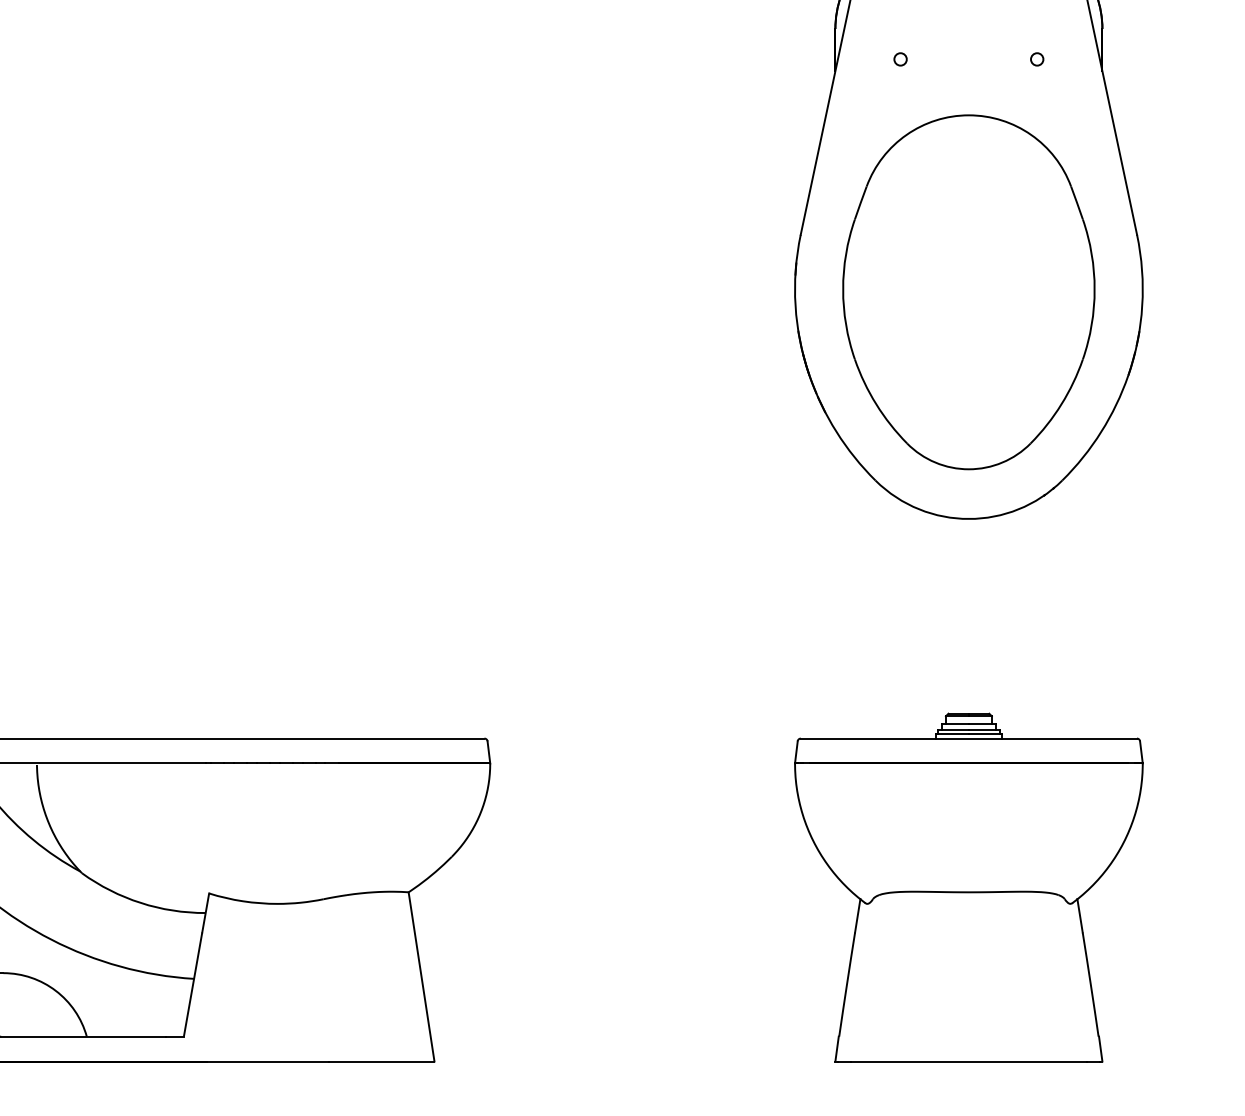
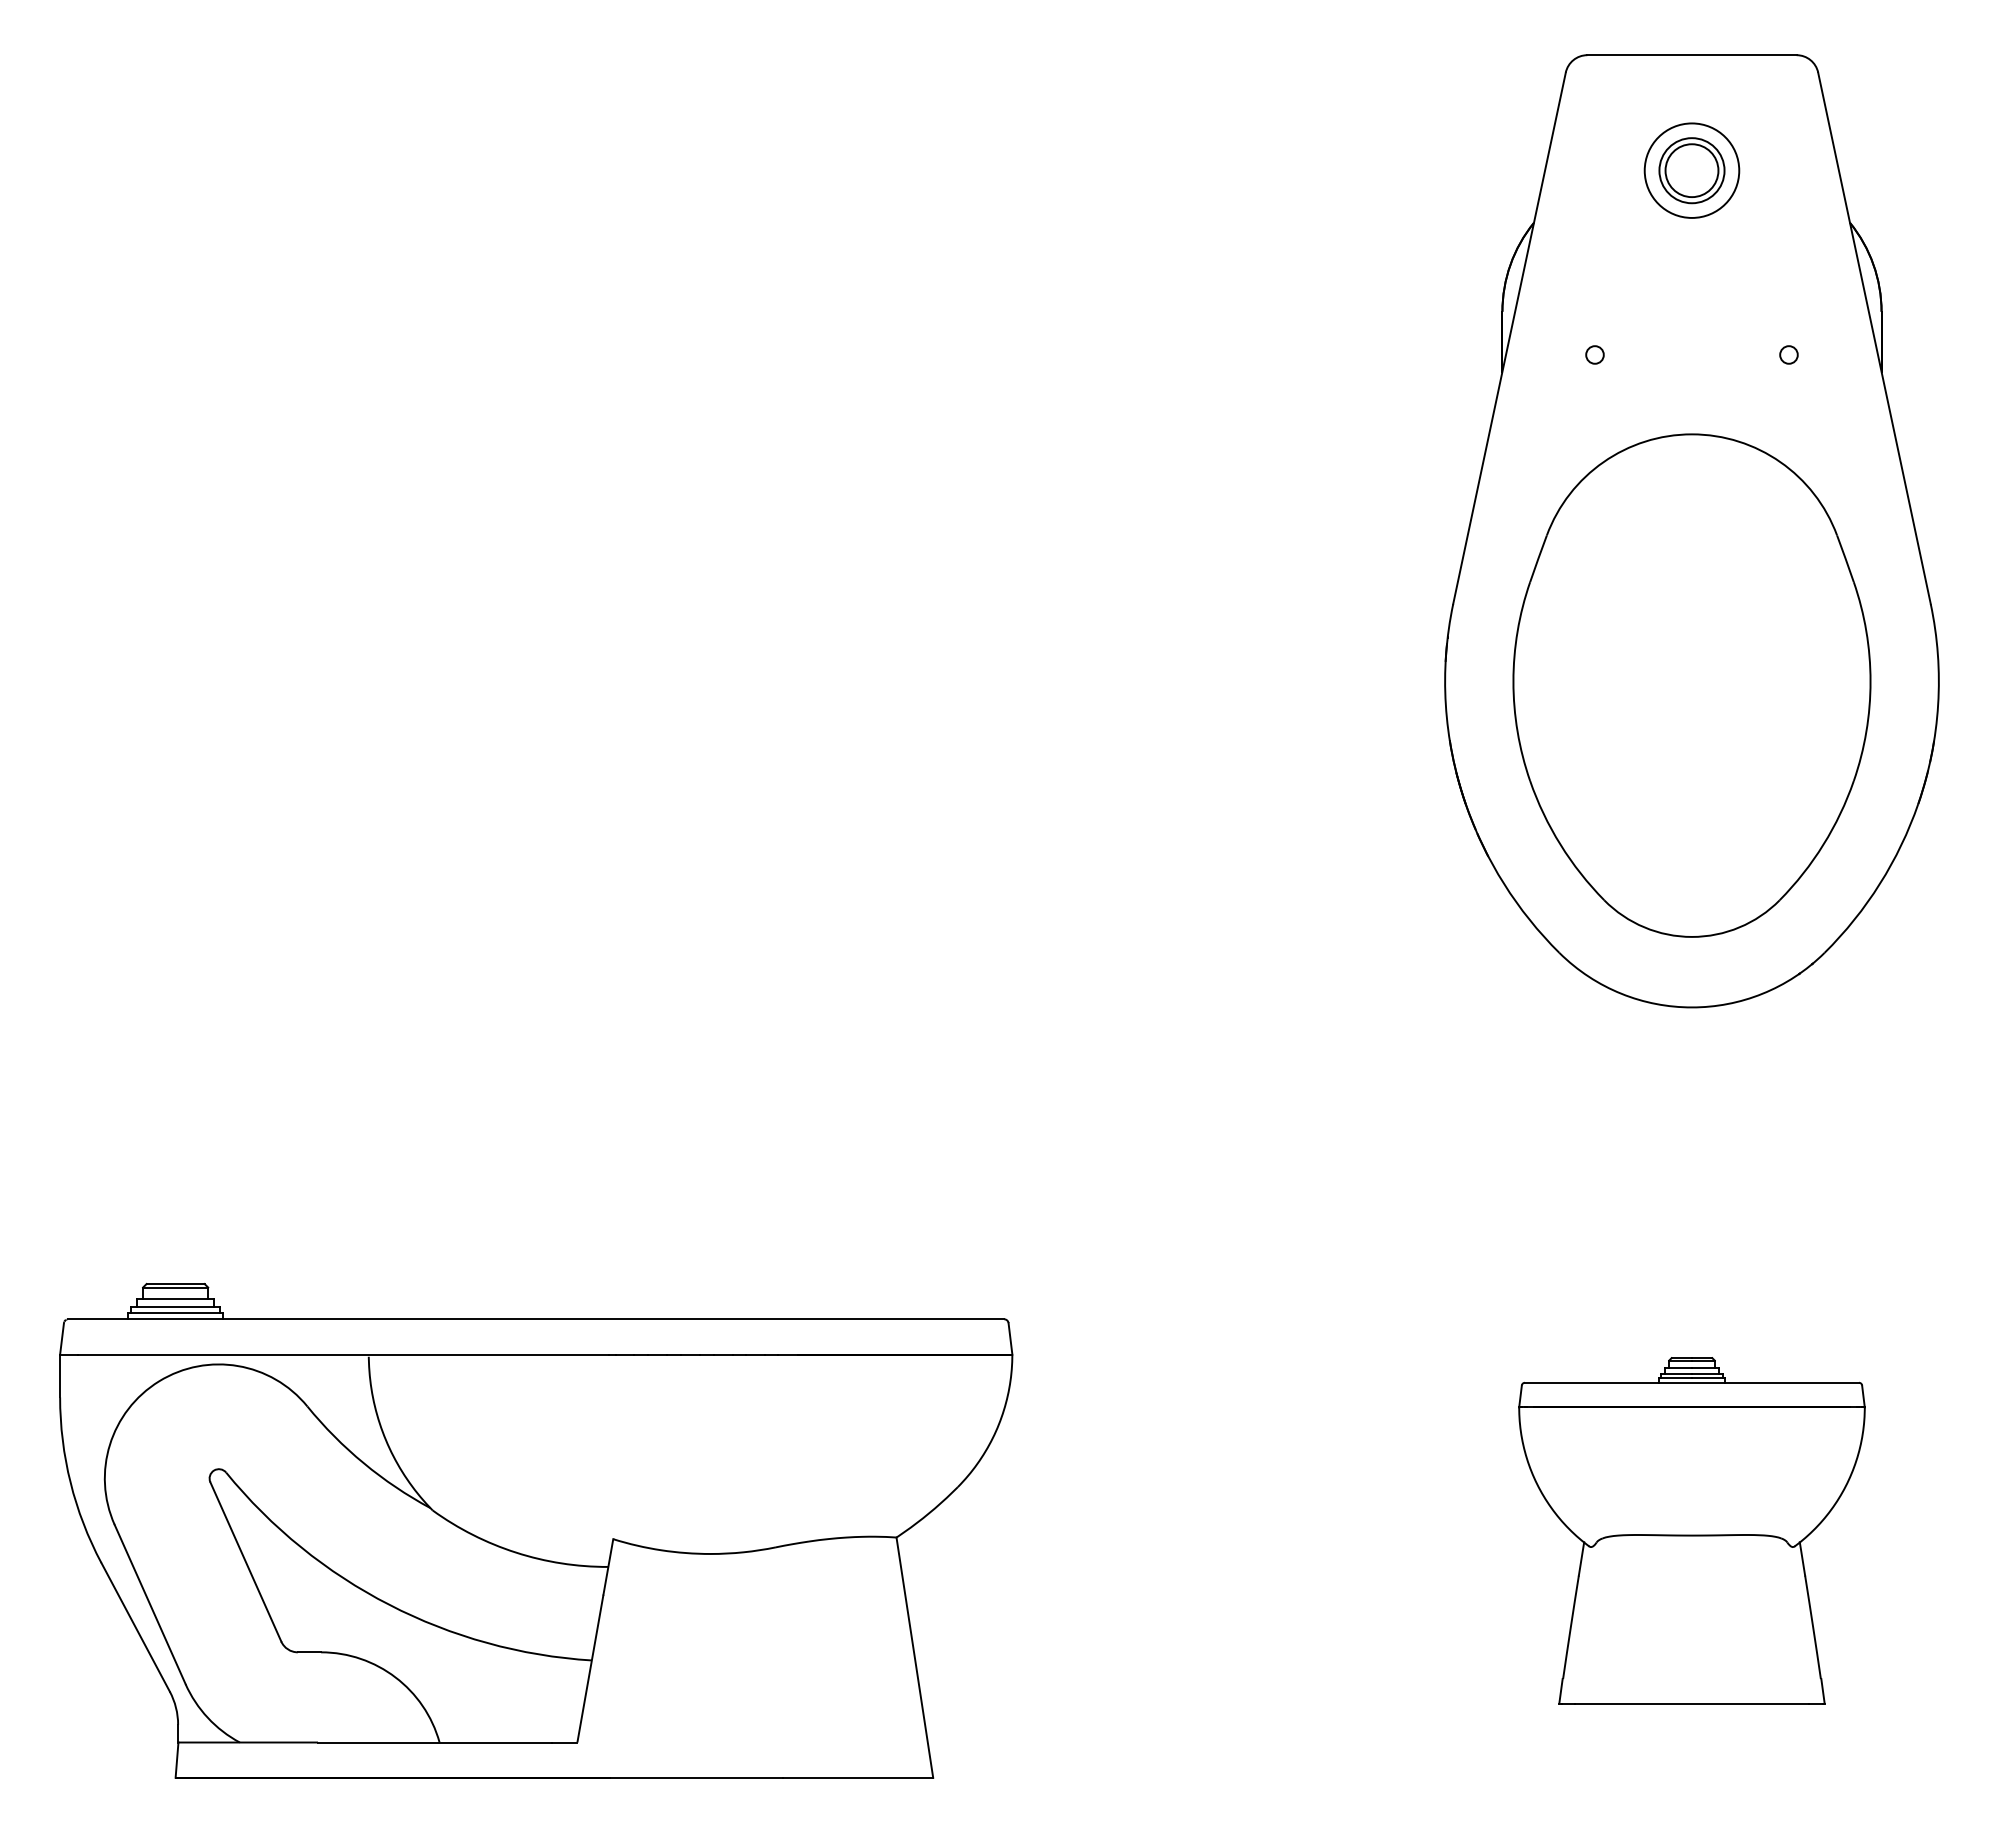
part: (968, 887) -> (1691, 1530), size x0.7

